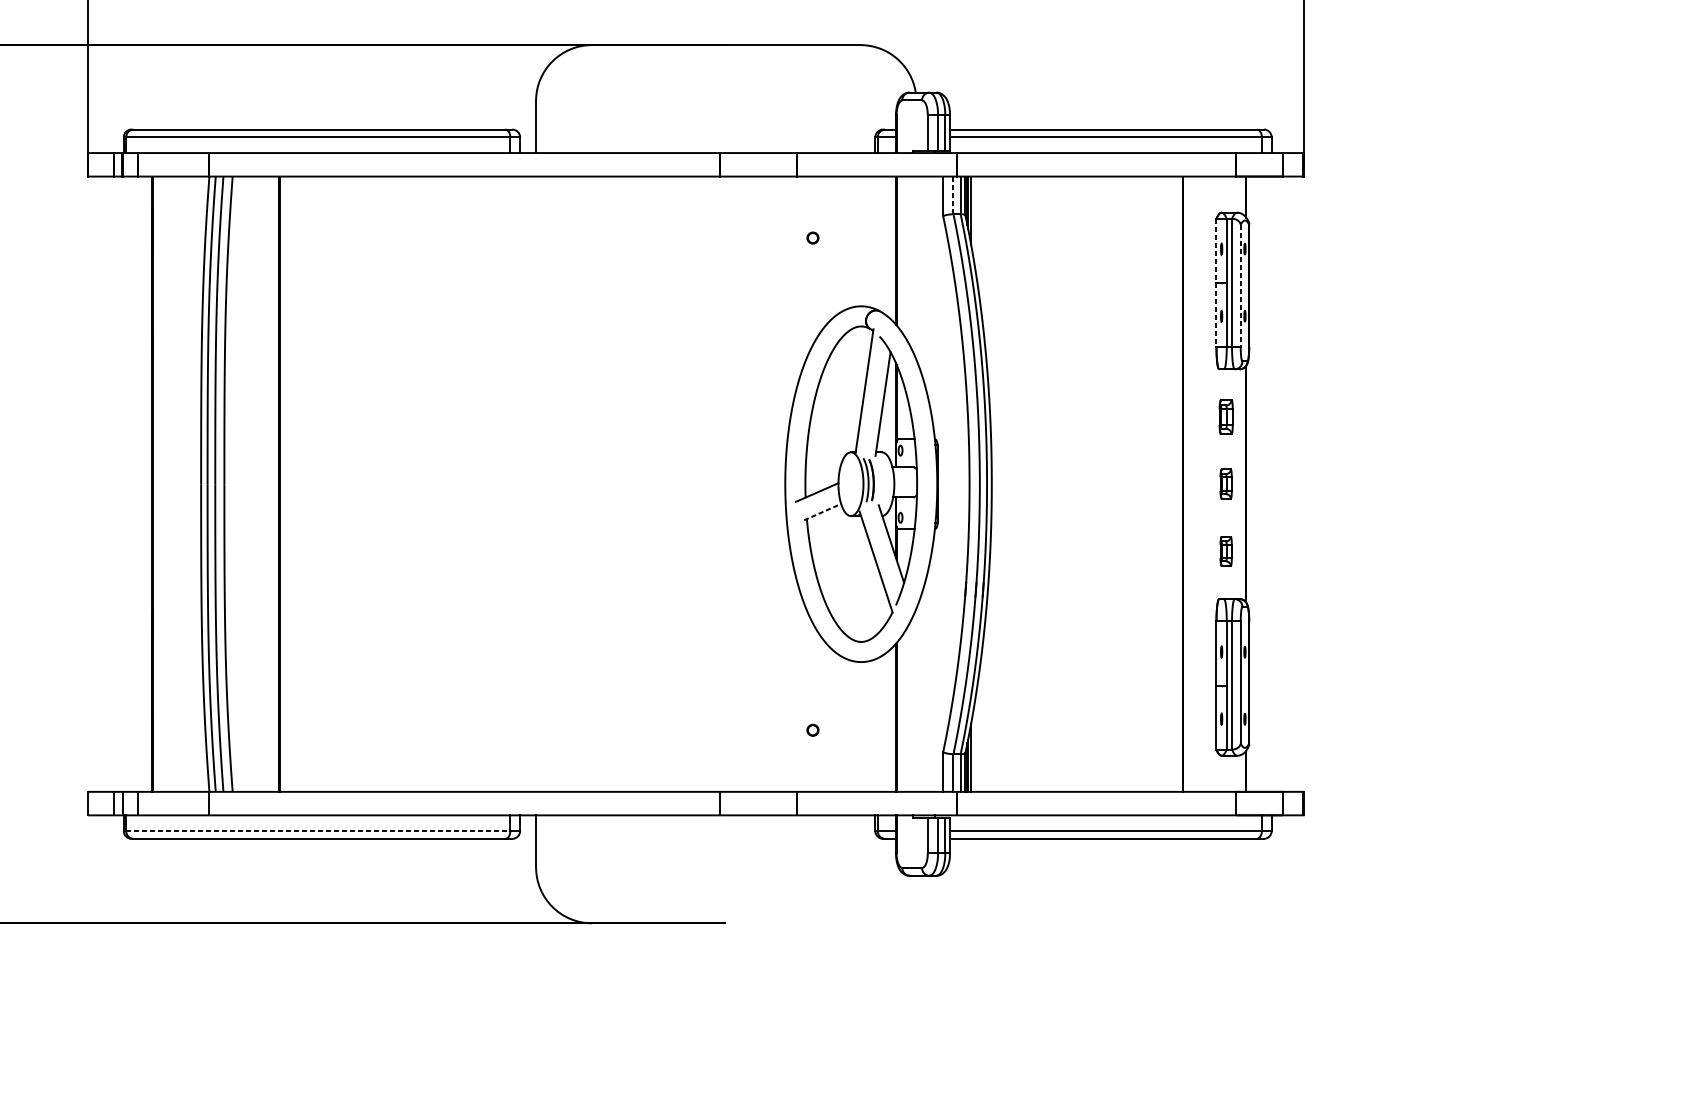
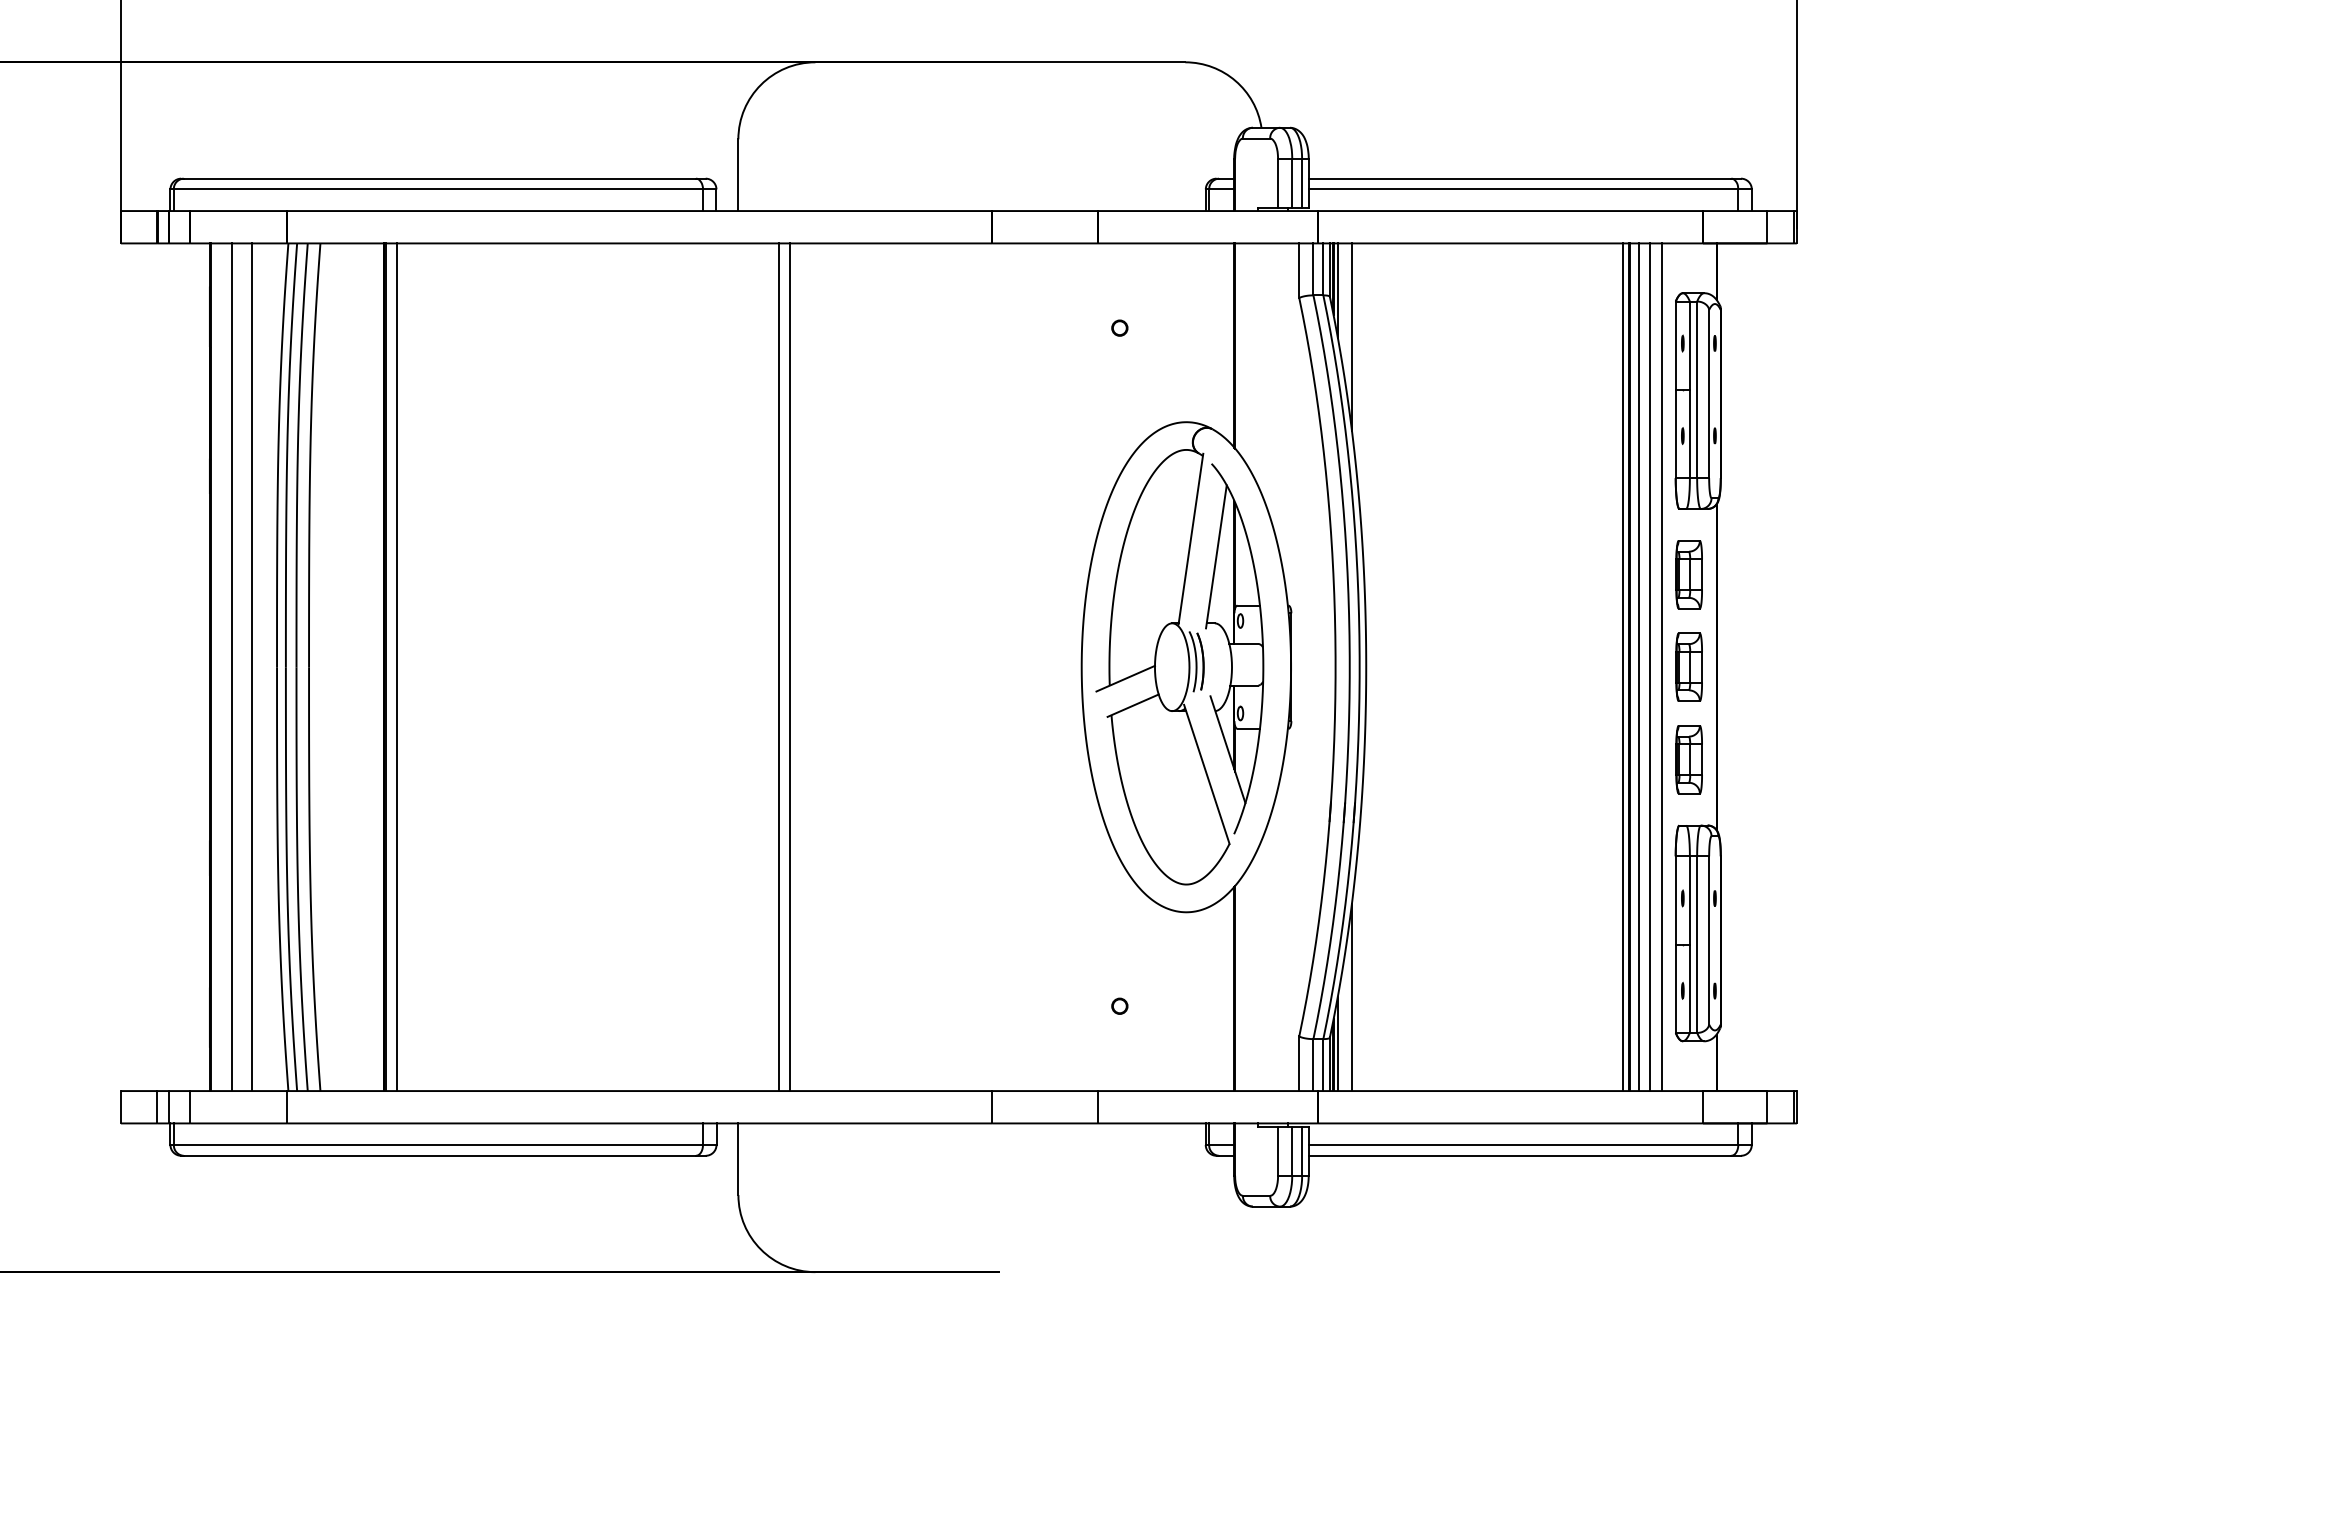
line: (953, 195) -> (1313, 269), dashed -> solid
line: (981, 244) -> (1351, 337), added
line: (1216, 283) -> (1675, 390), dashed -> solid
line: (1240, 286) -> (1709, 394), dashed -> solid
part: (1225, 416) -> (1688, 574), size x1.43
part: (1225, 483) -> (1688, 666), size x1.67
line: (168, 484) -> (231, 667), added
line: (183, 484) -> (252, 667), added
line: (287, 484) -> (396, 667), added
line: (565, 484) -> (779, 667), added
line: (573, 484) -> (789, 667), added
line: (1177, 484) -> (1622, 667), added
line: (1190, 484) -> (1639, 667), added
line: (1197, 484) -> (1649, 667), added
line: (1206, 484) -> (1661, 667), added
line: (822, 511) -> (1133, 705), dashed -> solid
part: (1225, 551) -> (1688, 759), size x1.67
line: (981, 723) -> (1351, 997), added
line: (318, 831) -> (438, 1145), dashed -> solid

